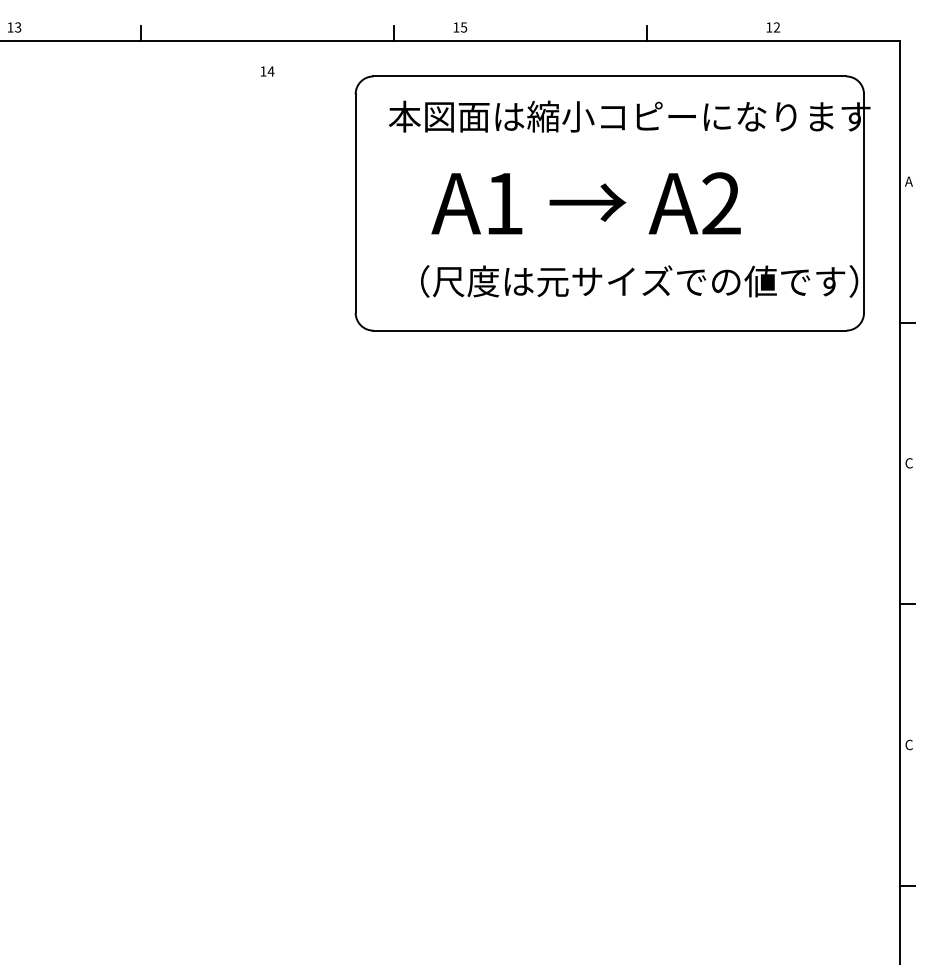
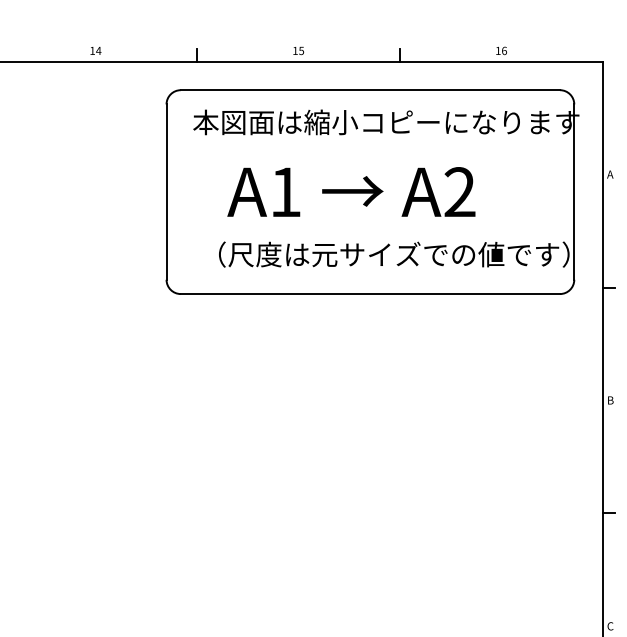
text: (460, 27) -> (298, 50), moved
text: (776, 27) -> (504, 50), 12 -> 16
text: (267, 71) -> (95, 50), moved
text: (909, 463) -> (610, 400), C -> B

